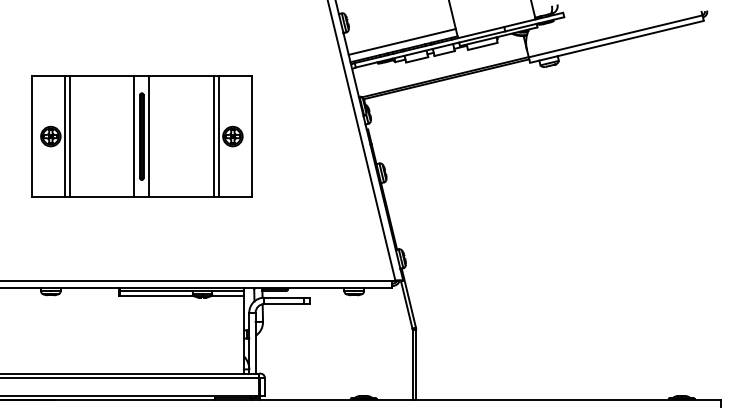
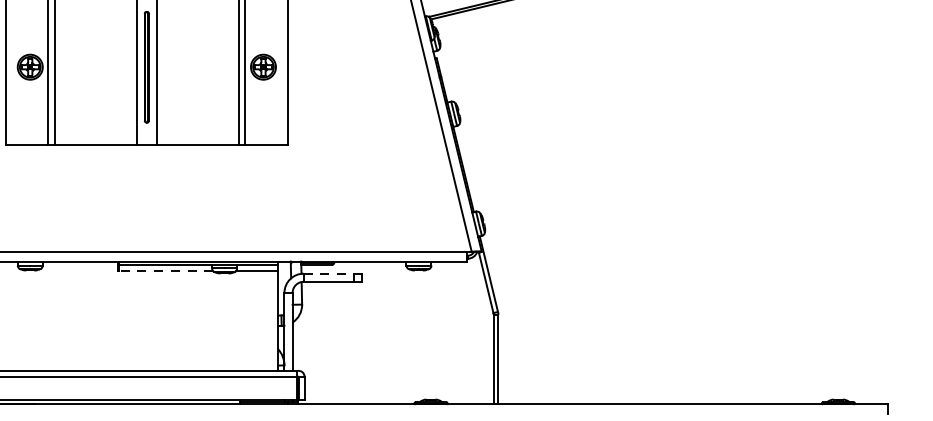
line: (157, 295) -> (166, 270), solid -> dashed
line: (284, 297) -> (329, 273), solid -> dashed

